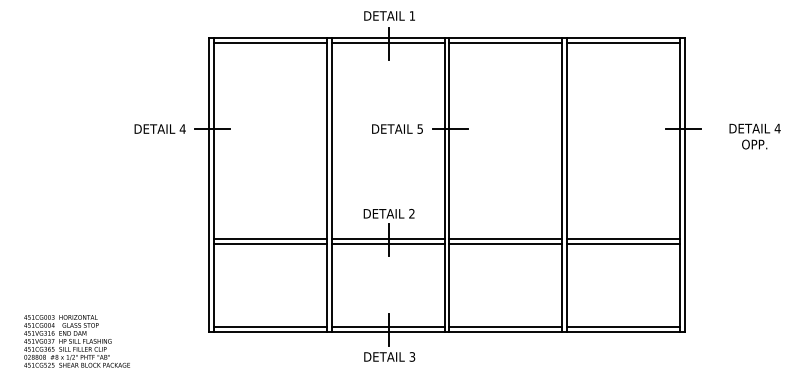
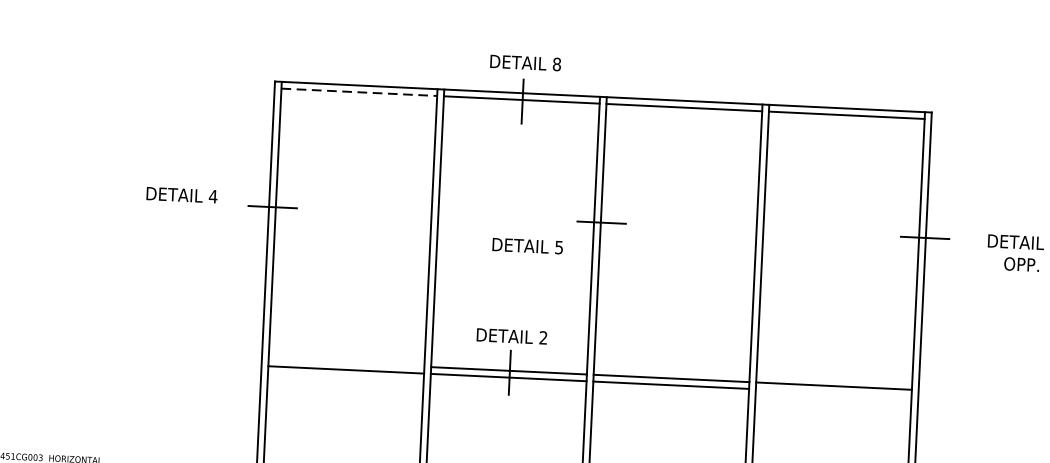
text: (412, 15) -> (557, 63), 1 -> 8
line: (271, 42) -> (360, 91), solid -> dashed
text: (159, 128) -> (181, 194), moved
text: (397, 128) -> (527, 245), moved
line: (270, 238) -> (346, 362), removed
line: (622, 243) -> (832, 392), removed

